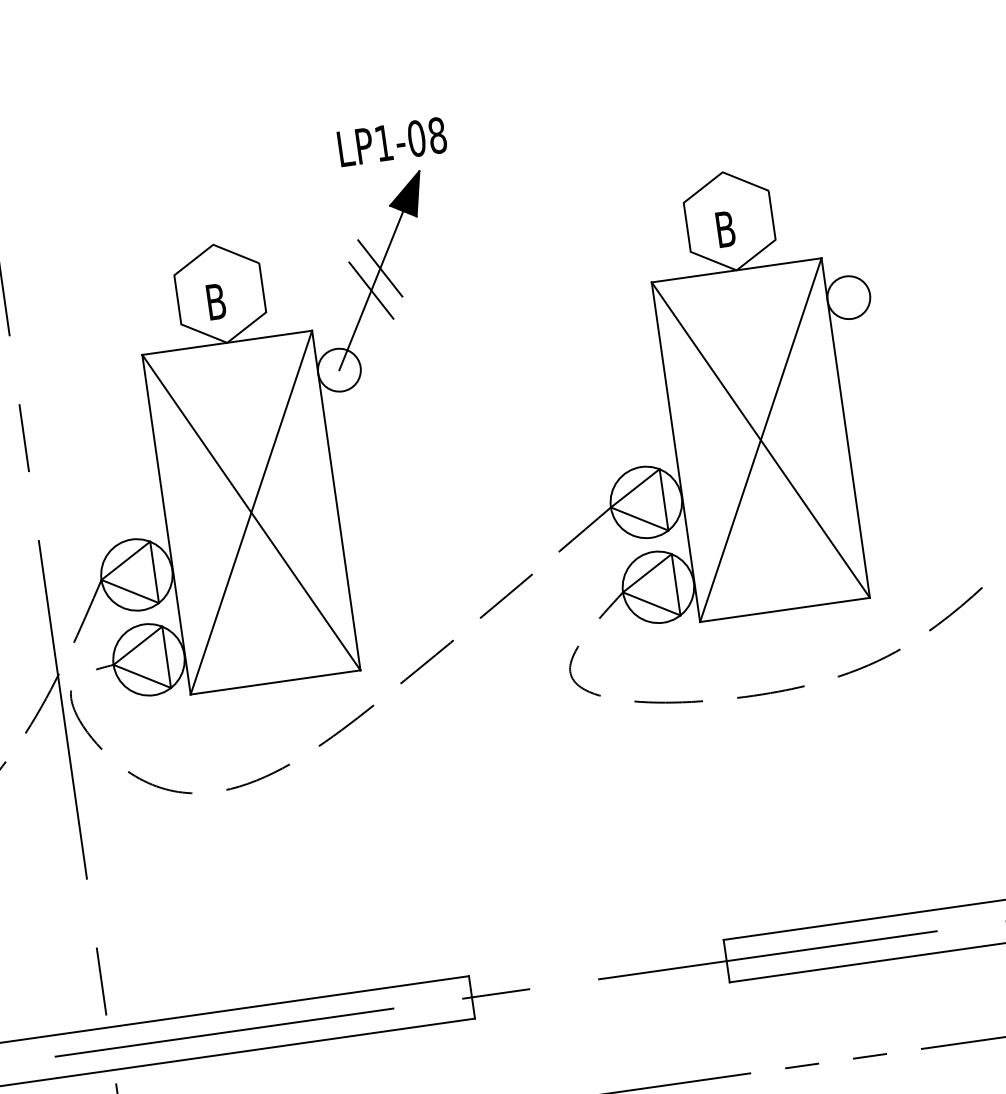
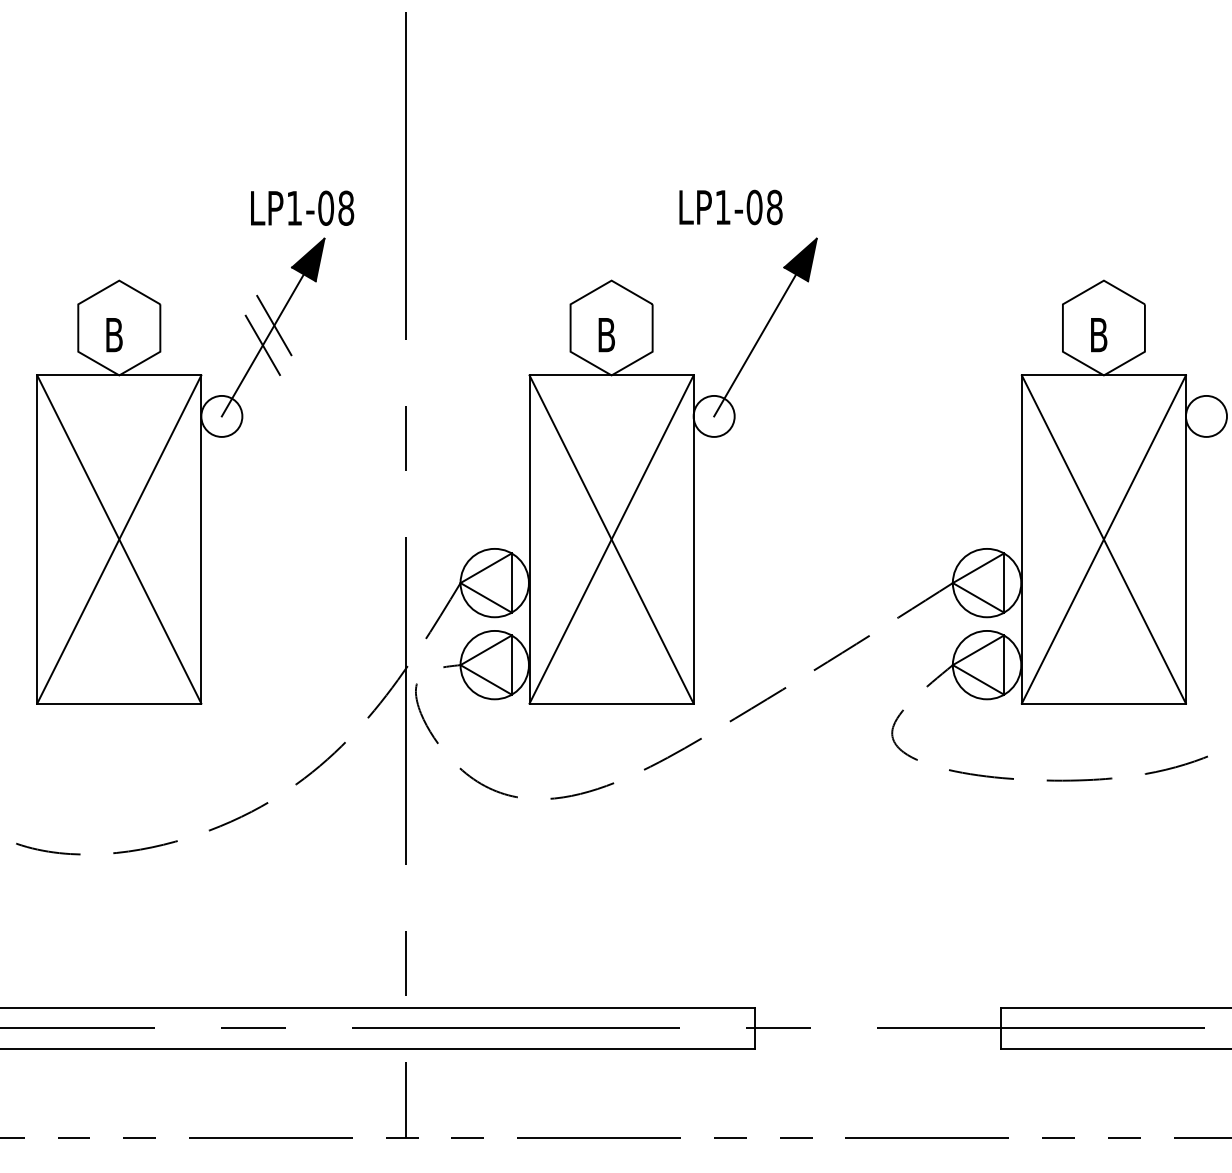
text: (391, 142) -> (730, 207), moved
line: (380, 268) -> (766, 325), removed
line: (371, 290) -> (755, 345), removed

